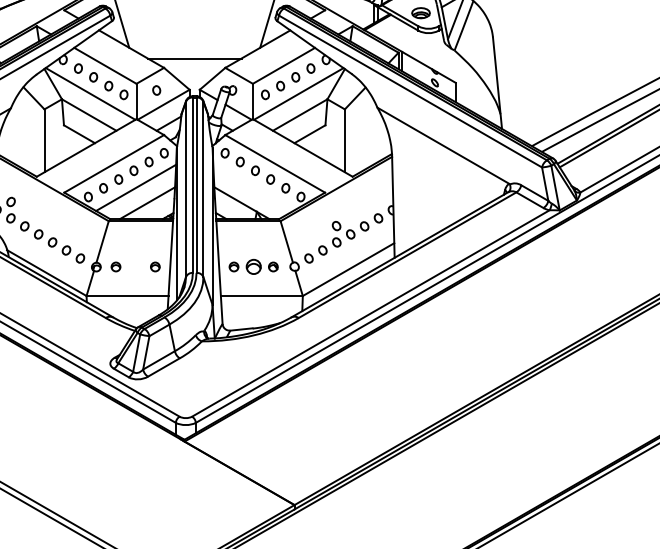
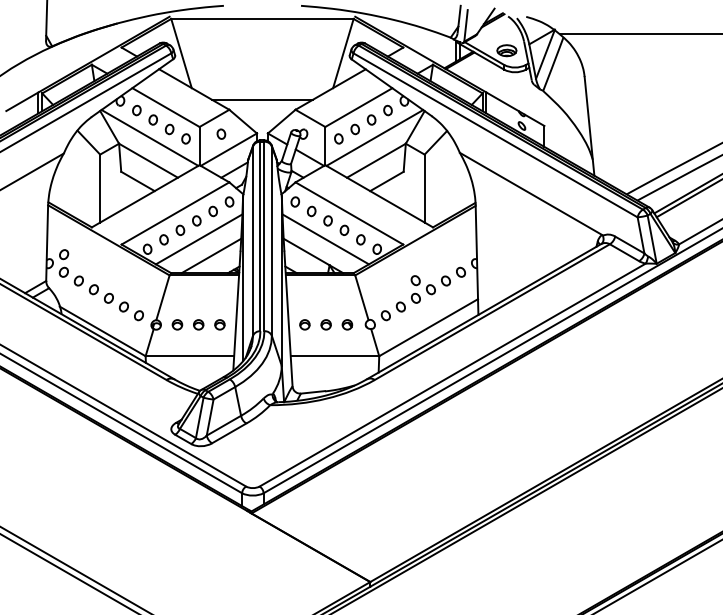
line: (253, 187) -> (325, 239), added
part: (135, 266) -> (198, 324), added
part: (253, 266) -> (325, 324), size x0.62

